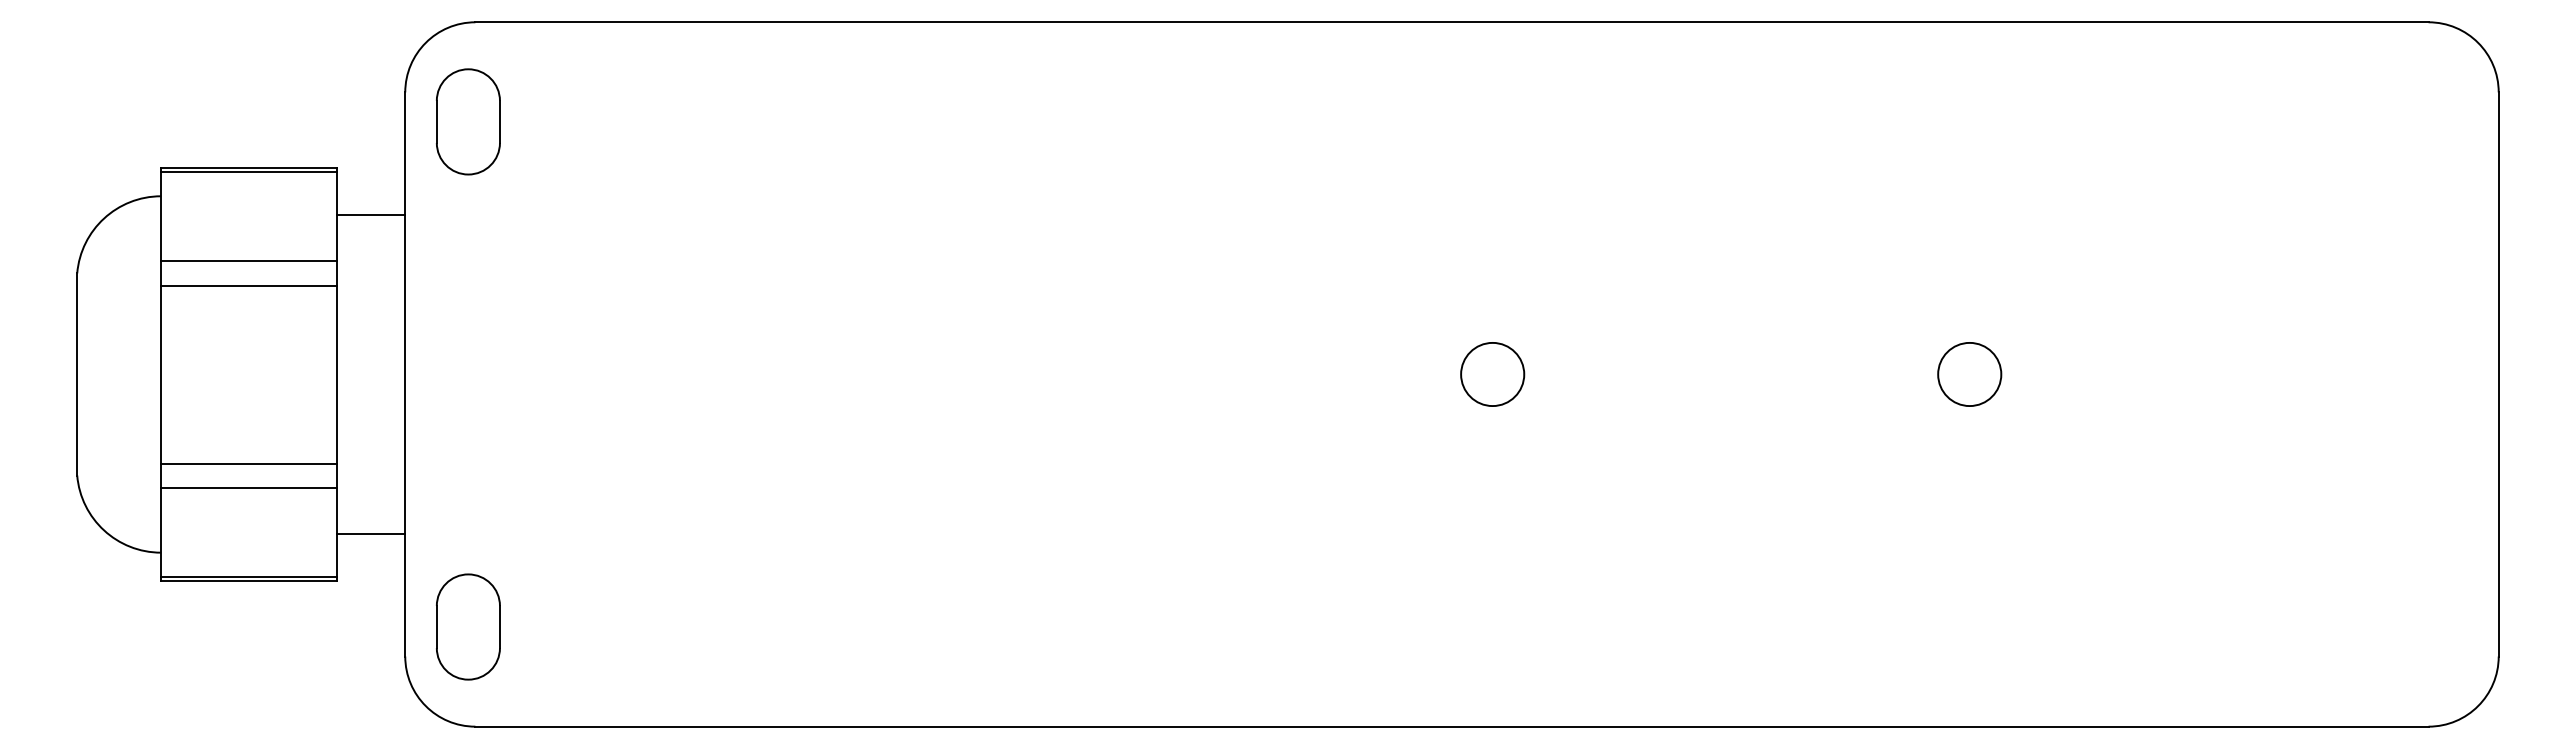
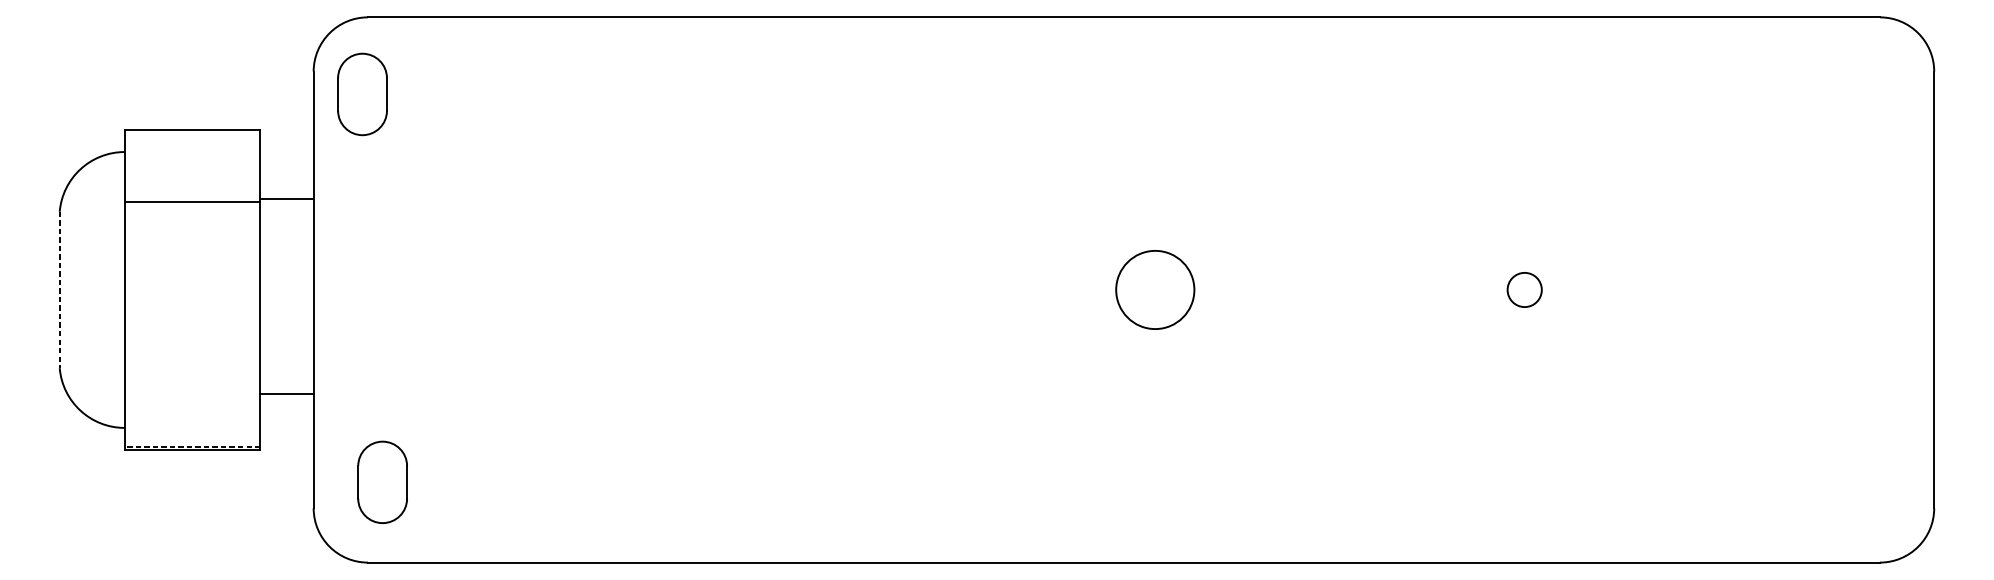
line: (248, 172) -> (192, 133), removed
line: (370, 214) -> (286, 198), moved
line: (248, 285) -> (192, 221), removed
line: (77, 374) -> (59, 290), solid -> dashed
circle: (1492, 374) -> (1155, 290), size x1.6
circle: (1969, 374) -> (1524, 290), size x0.7
line: (248, 463) -> (192, 358), removed
line: (248, 487) -> (192, 377), removed
line: (370, 534) -> (286, 393), moved
line: (248, 576) -> (192, 446), solid -> dashed
part: (468, 626) -> (382, 481), moved

